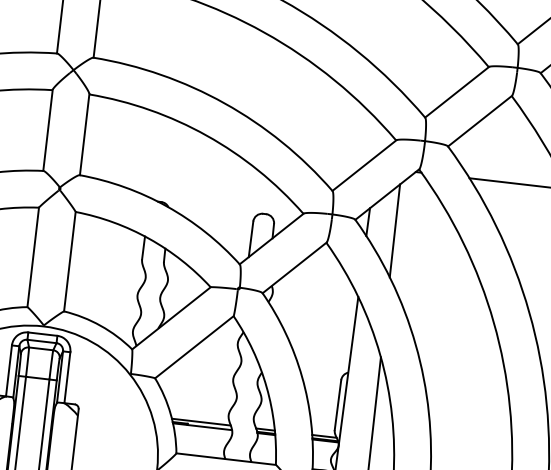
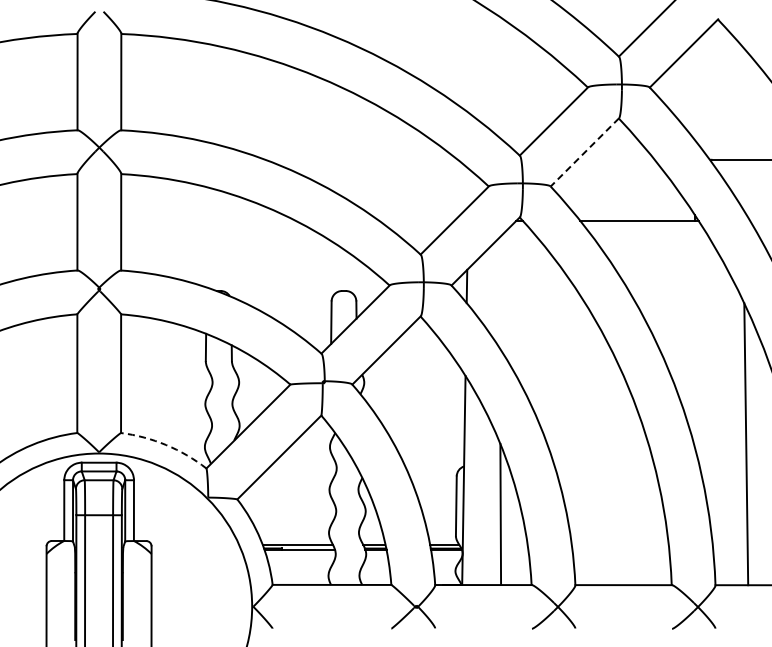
line: (479, 121) -> (584, 152), solid -> dashed
line: (394, 230) -> (499, 292), removed
arc: (100, 326) -> (166, 445), solid -> dashed

